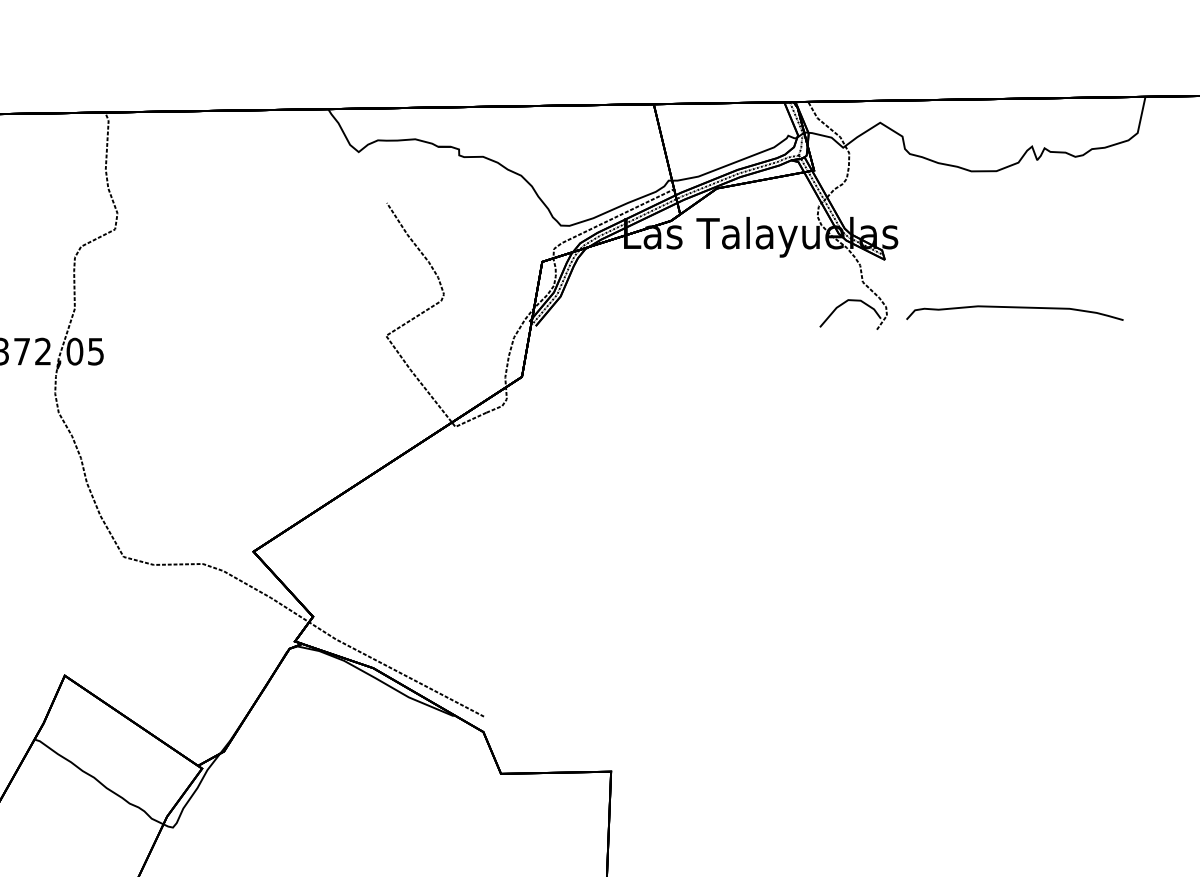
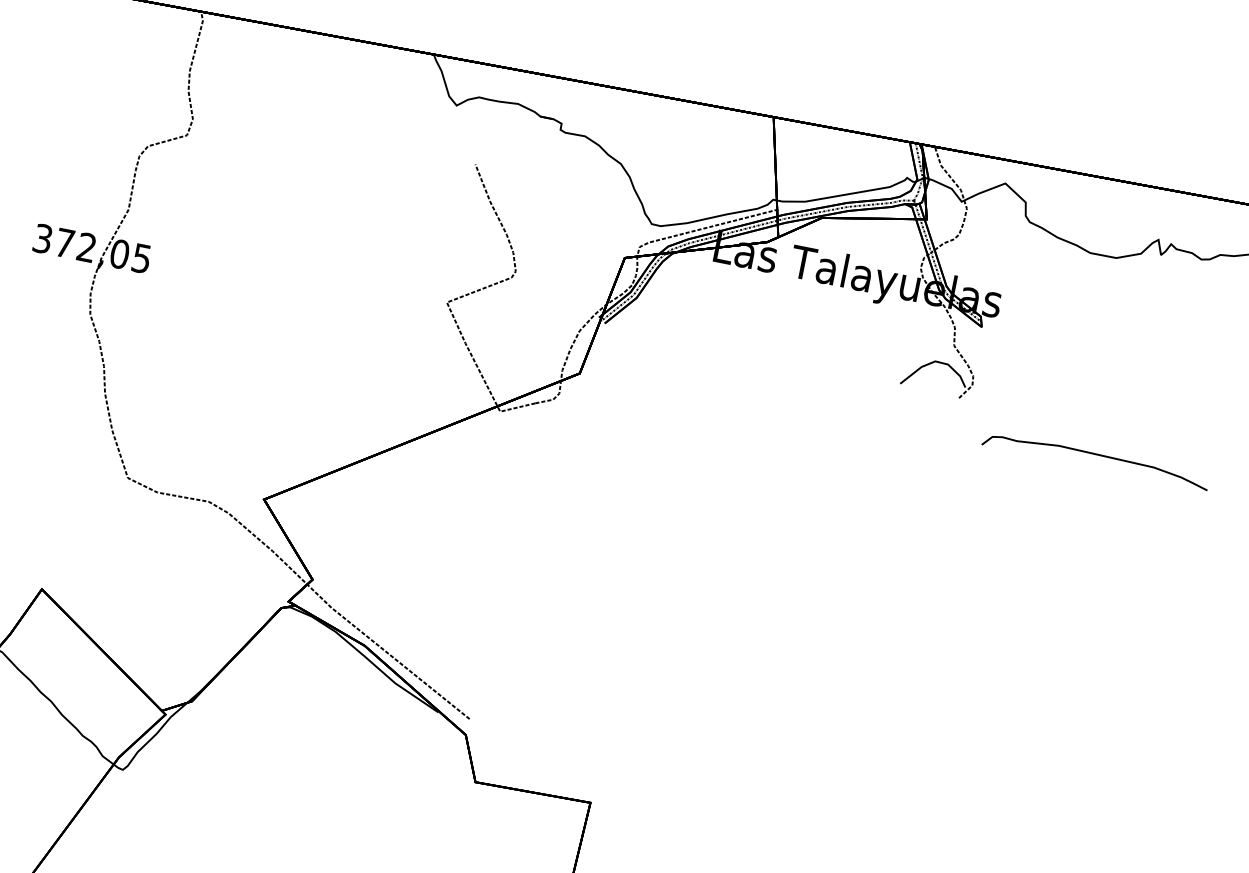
curve: (1014, 308) -> (1096, 455), moved

